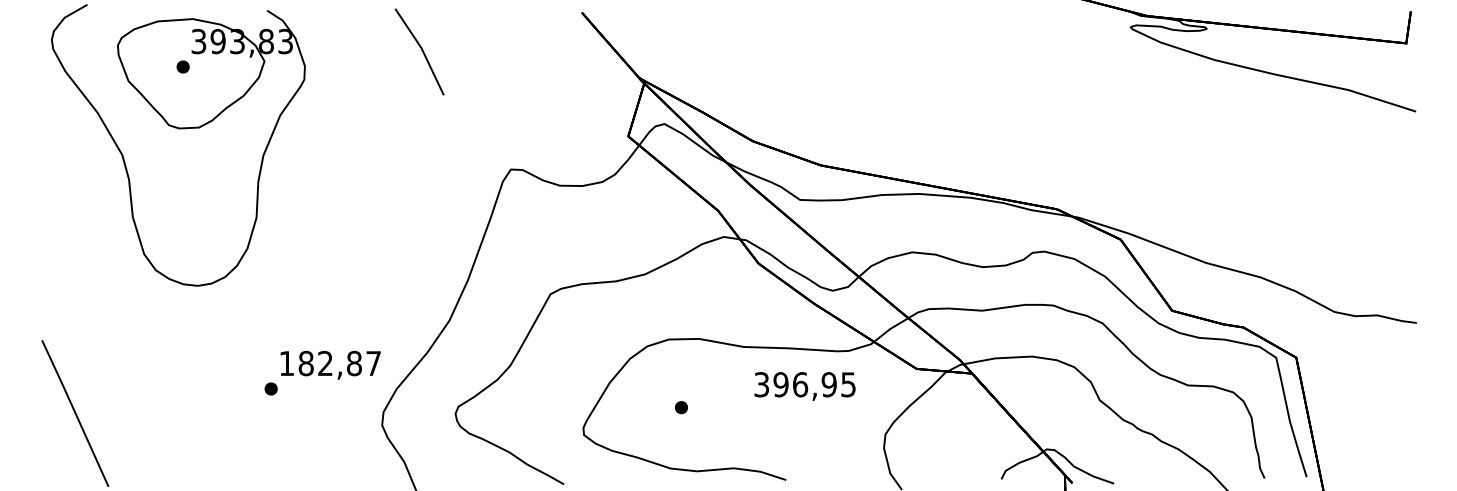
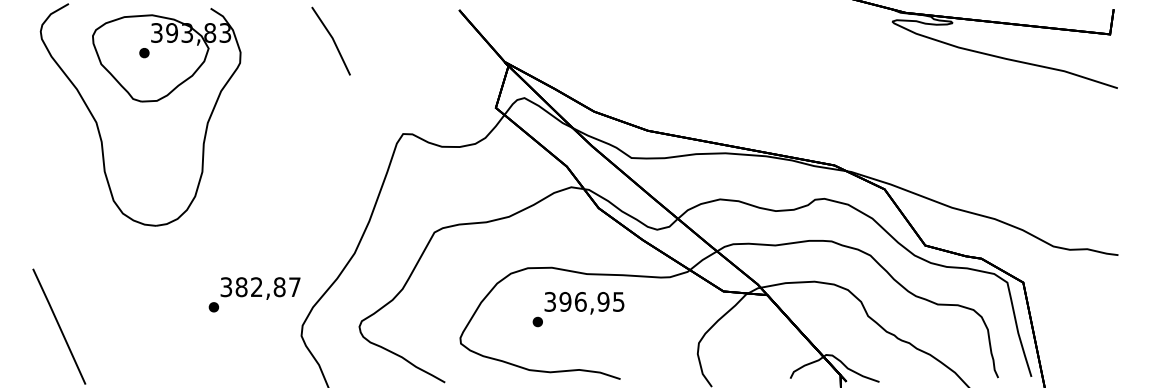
text: (287, 363) -> (226, 287), 182,87 -> 382,87
text: (805, 386) -> (584, 303), moved

